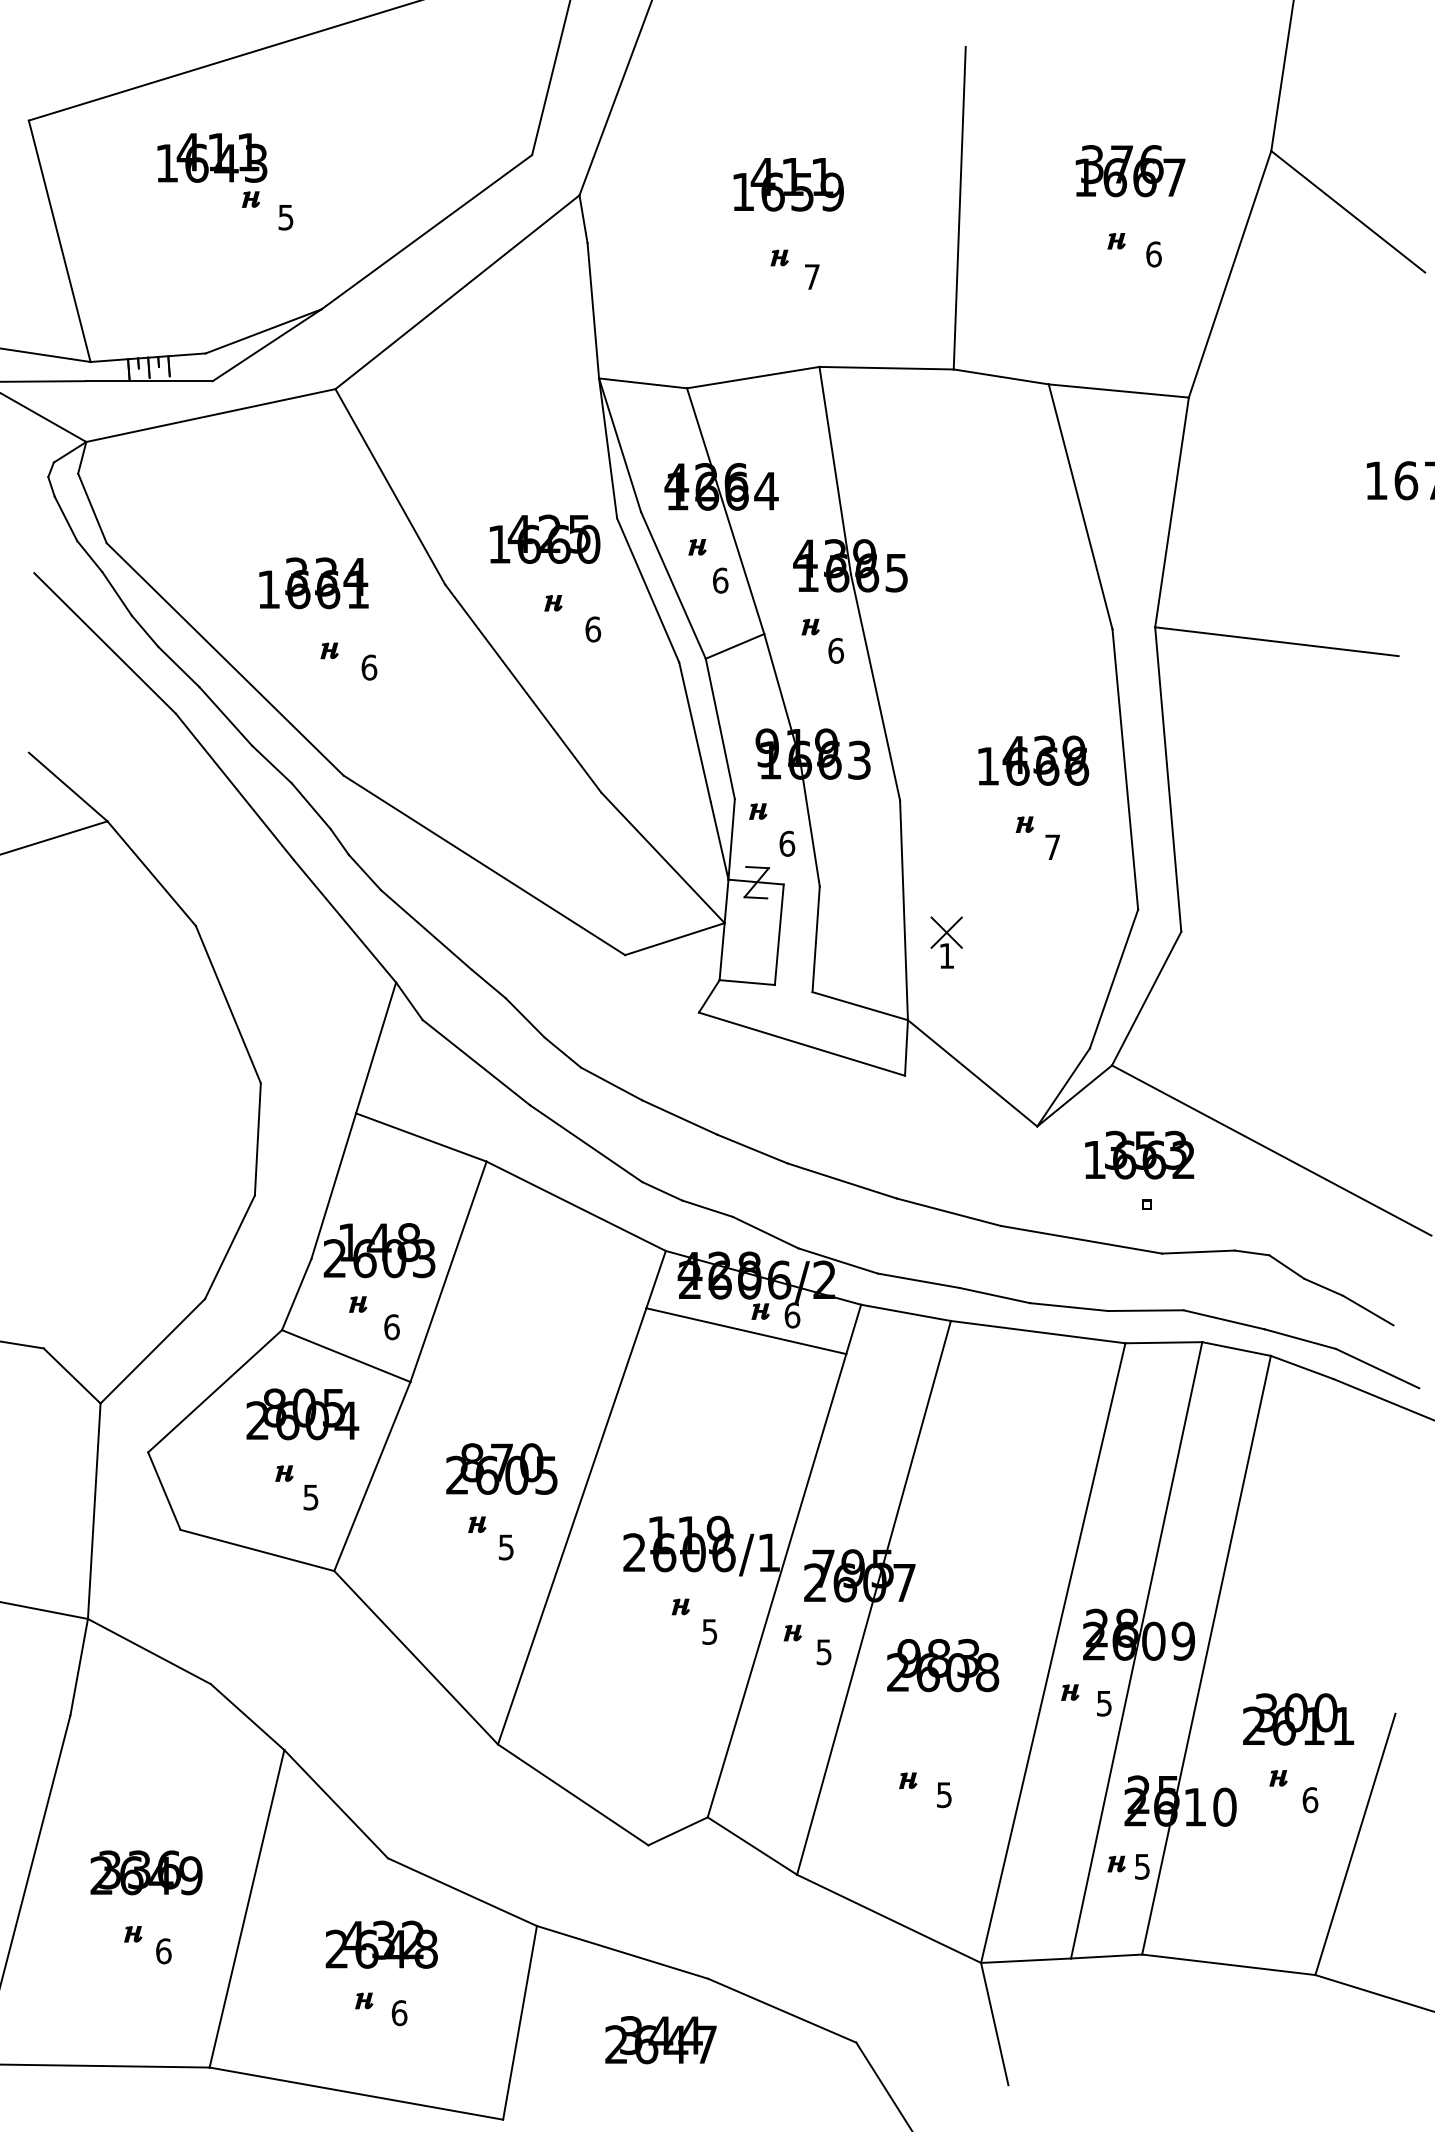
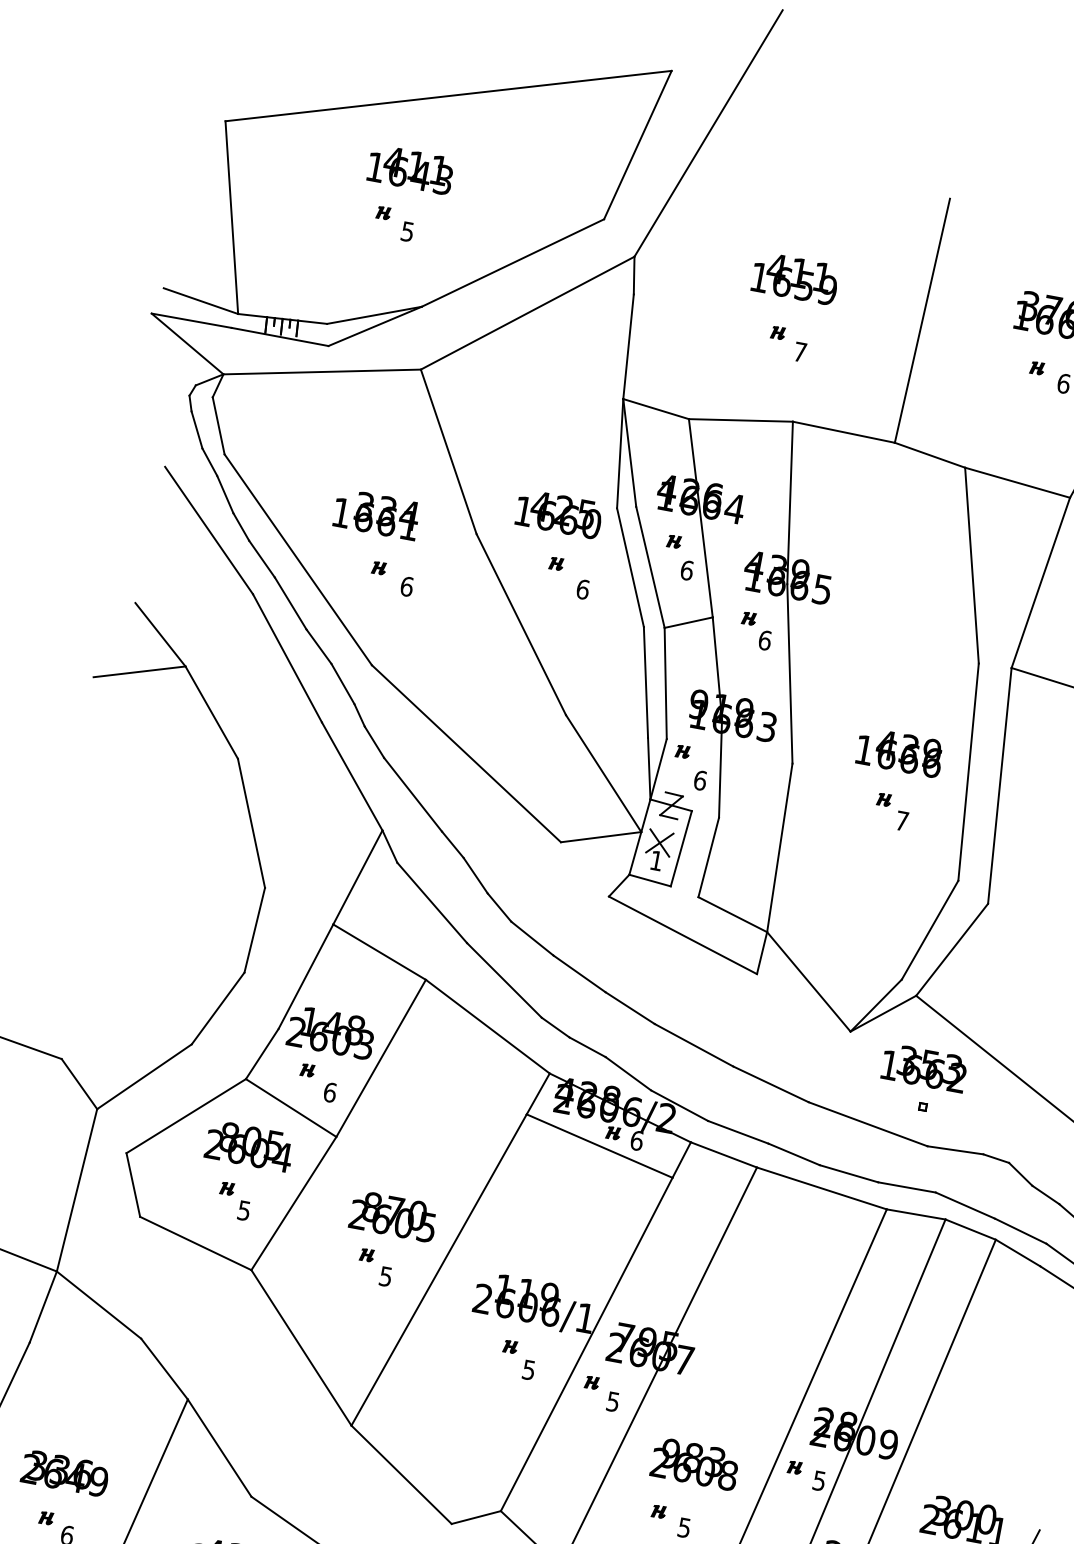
text: (212, 157) -> (411, 169), moved
part: (946, 942) -> (658, 850), moved
text: (943, 1665) -> (695, 1464), moved

